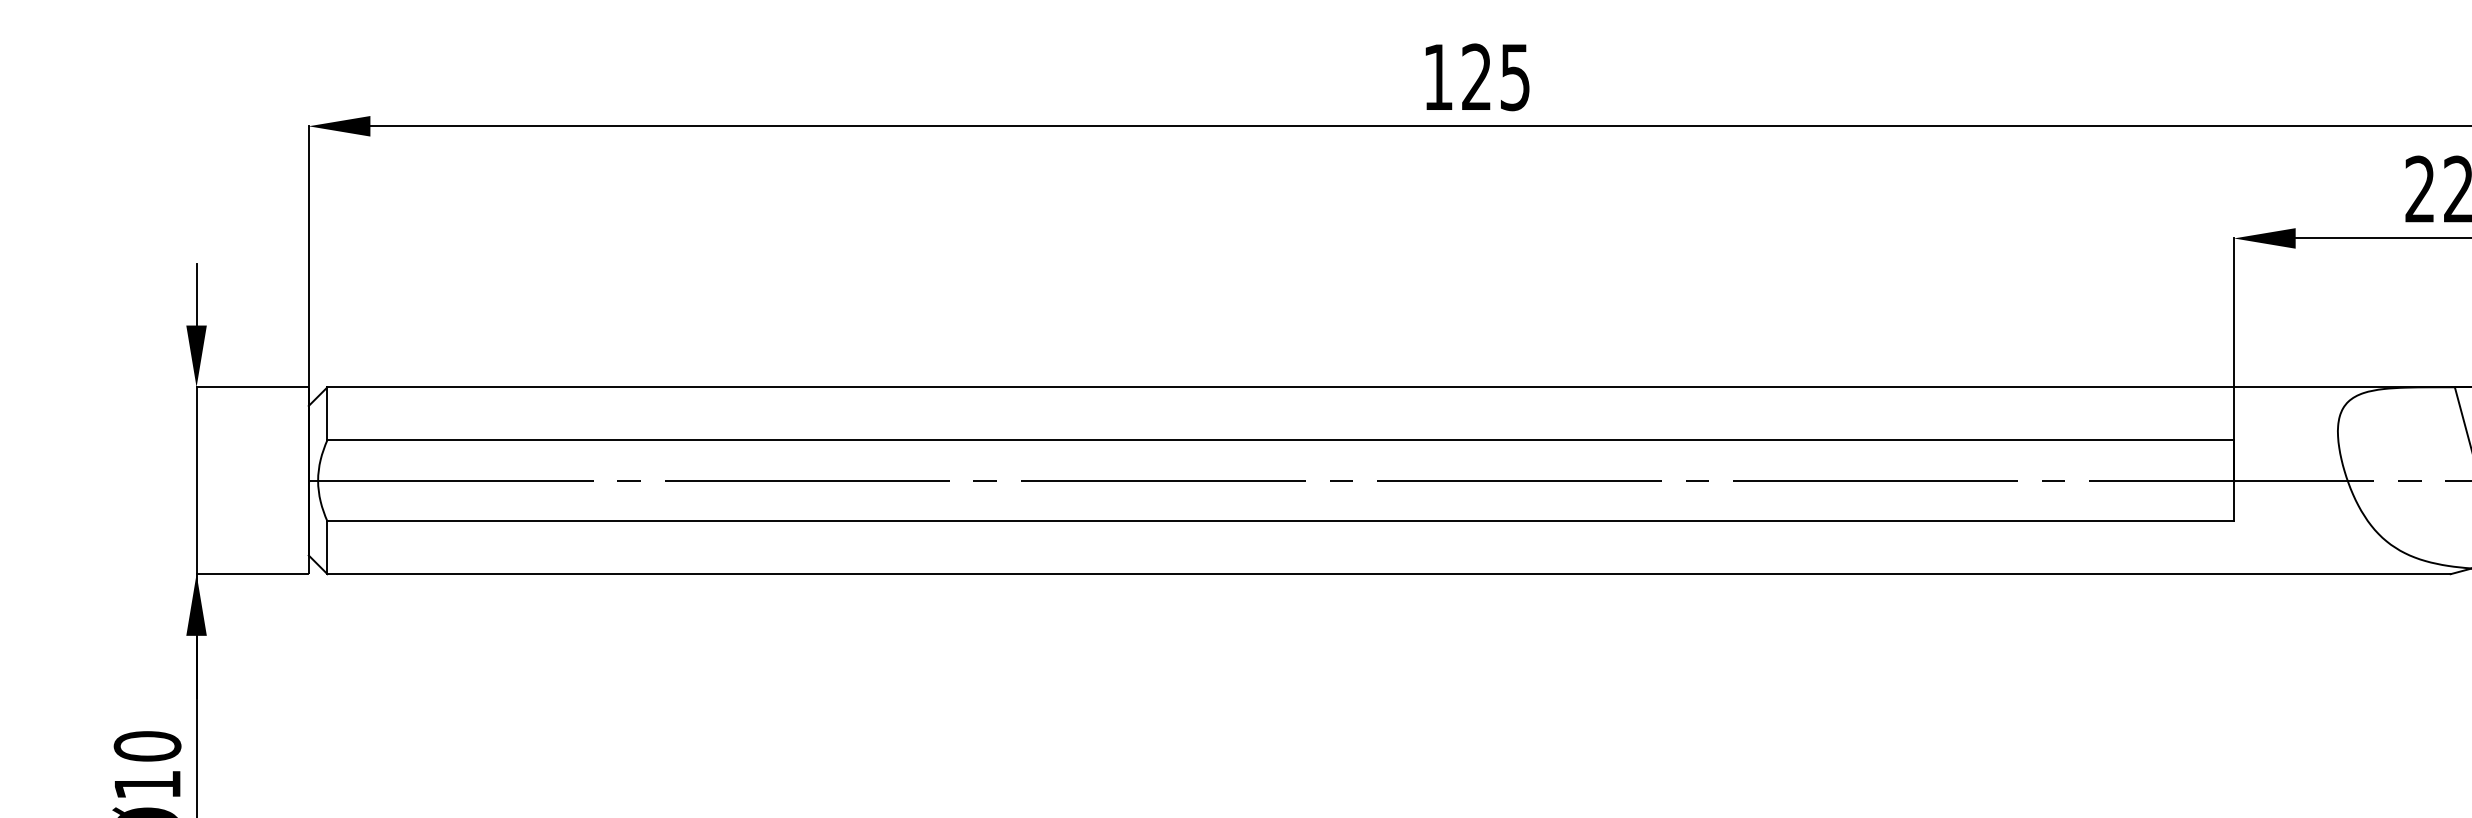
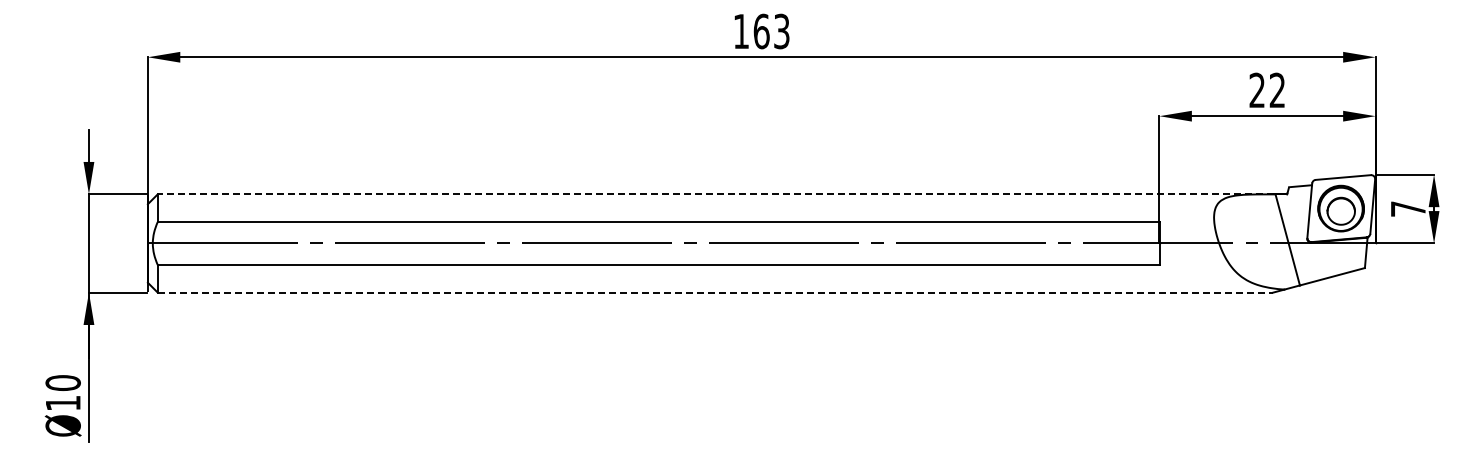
text: (1495, 77) -> (771, 31), 125 -> 163
line: (1389, 387) -> (715, 194), solid -> dashed
line: (1389, 573) -> (715, 292), solid -> dashed

